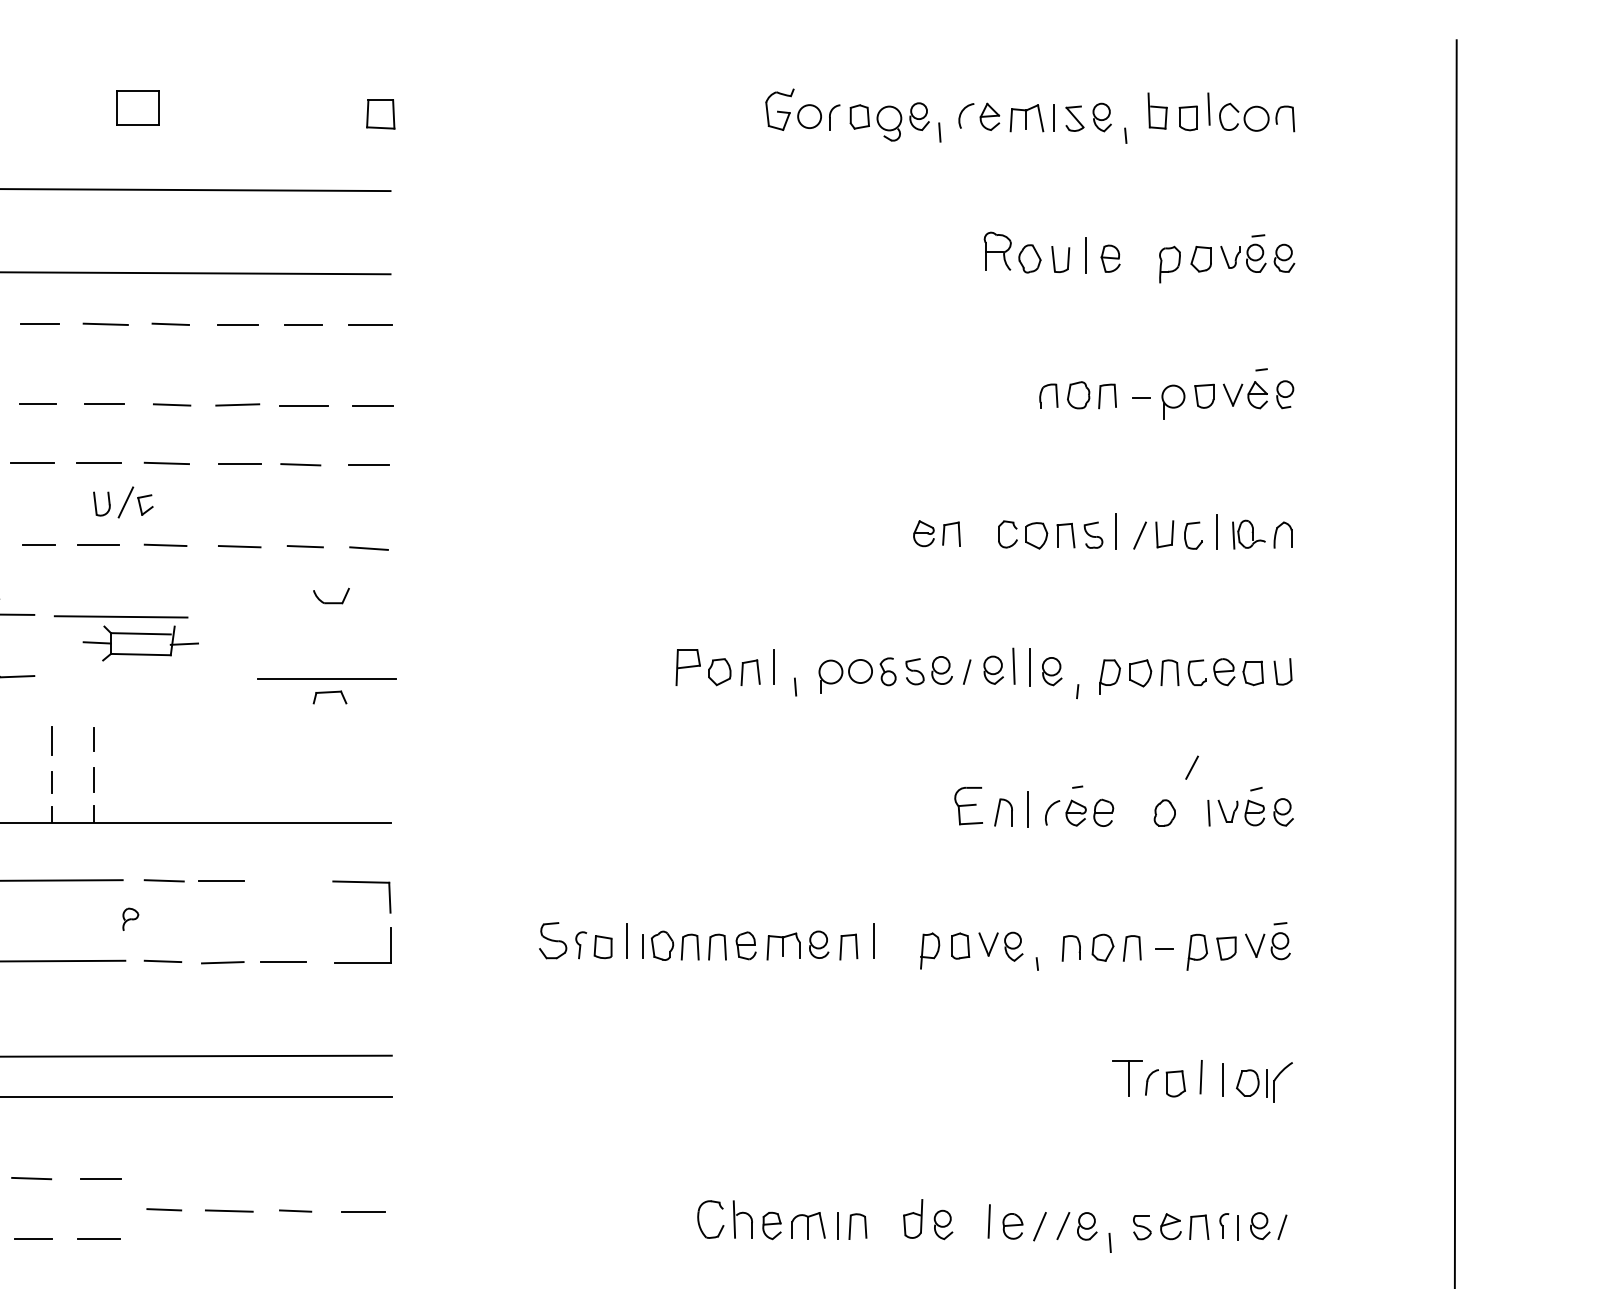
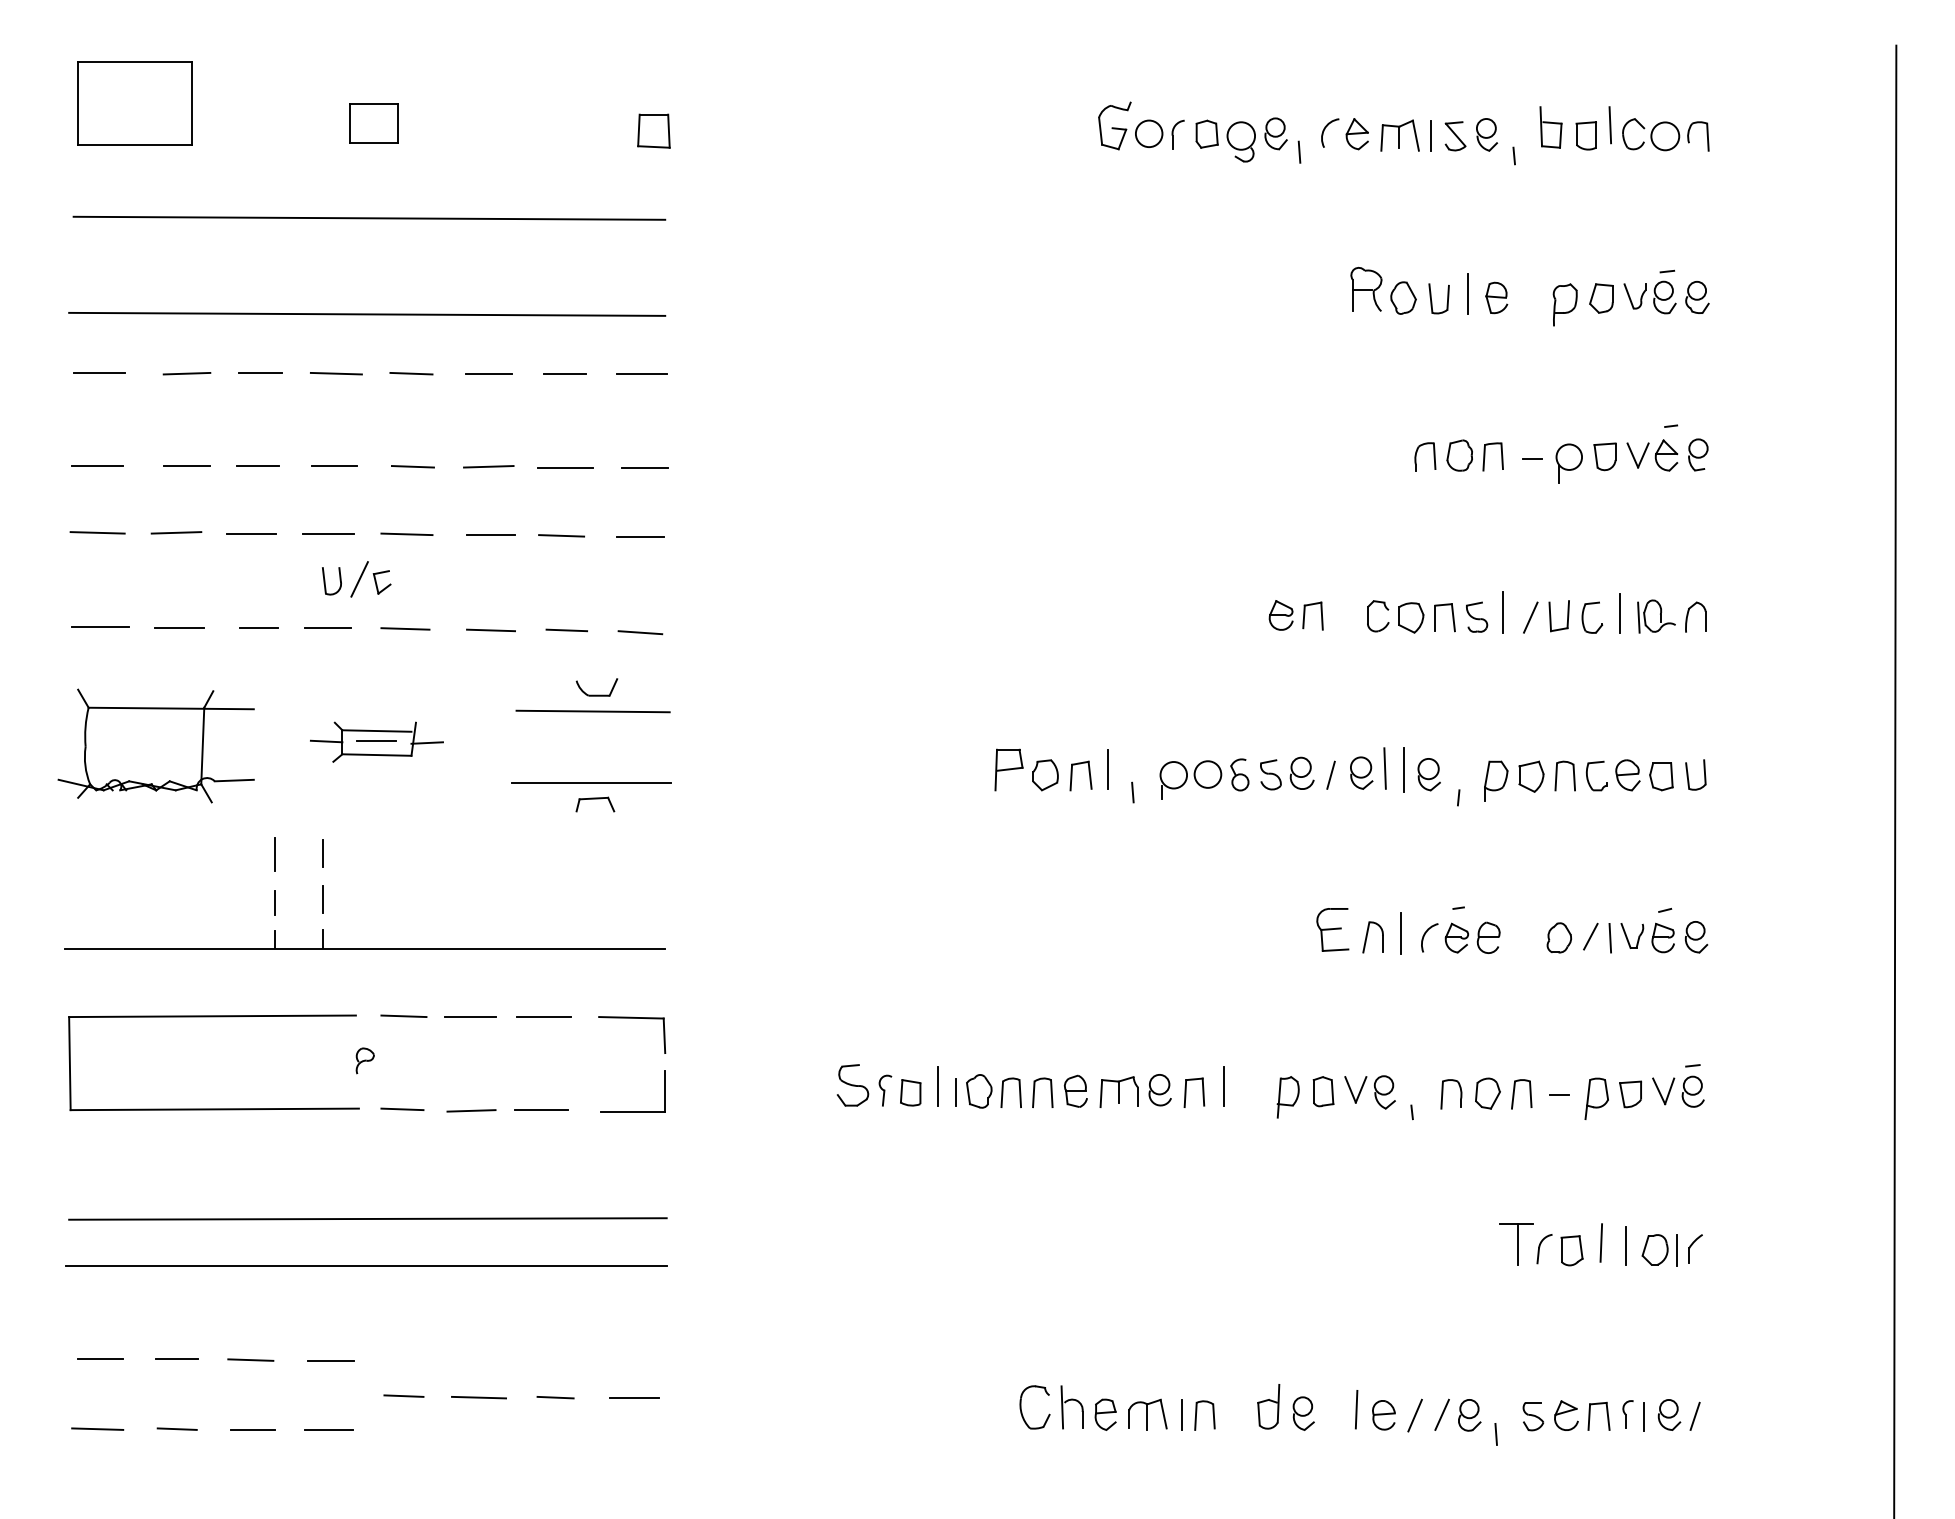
line: (120, 616) -> (592, 711), moved
line: (140, 641) -> (376, 740), added
line: (1191, 767) -> (1590, 936), moved
line: (285, 881) -> (543, 1017), added
part: (1282, 1081) -> (1695, 1248), size x0.62

